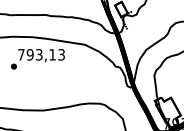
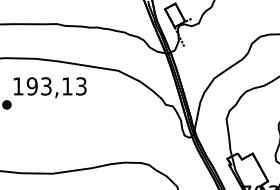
text: (21, 54) -> (18, 85), 793,13 -> 193,13

